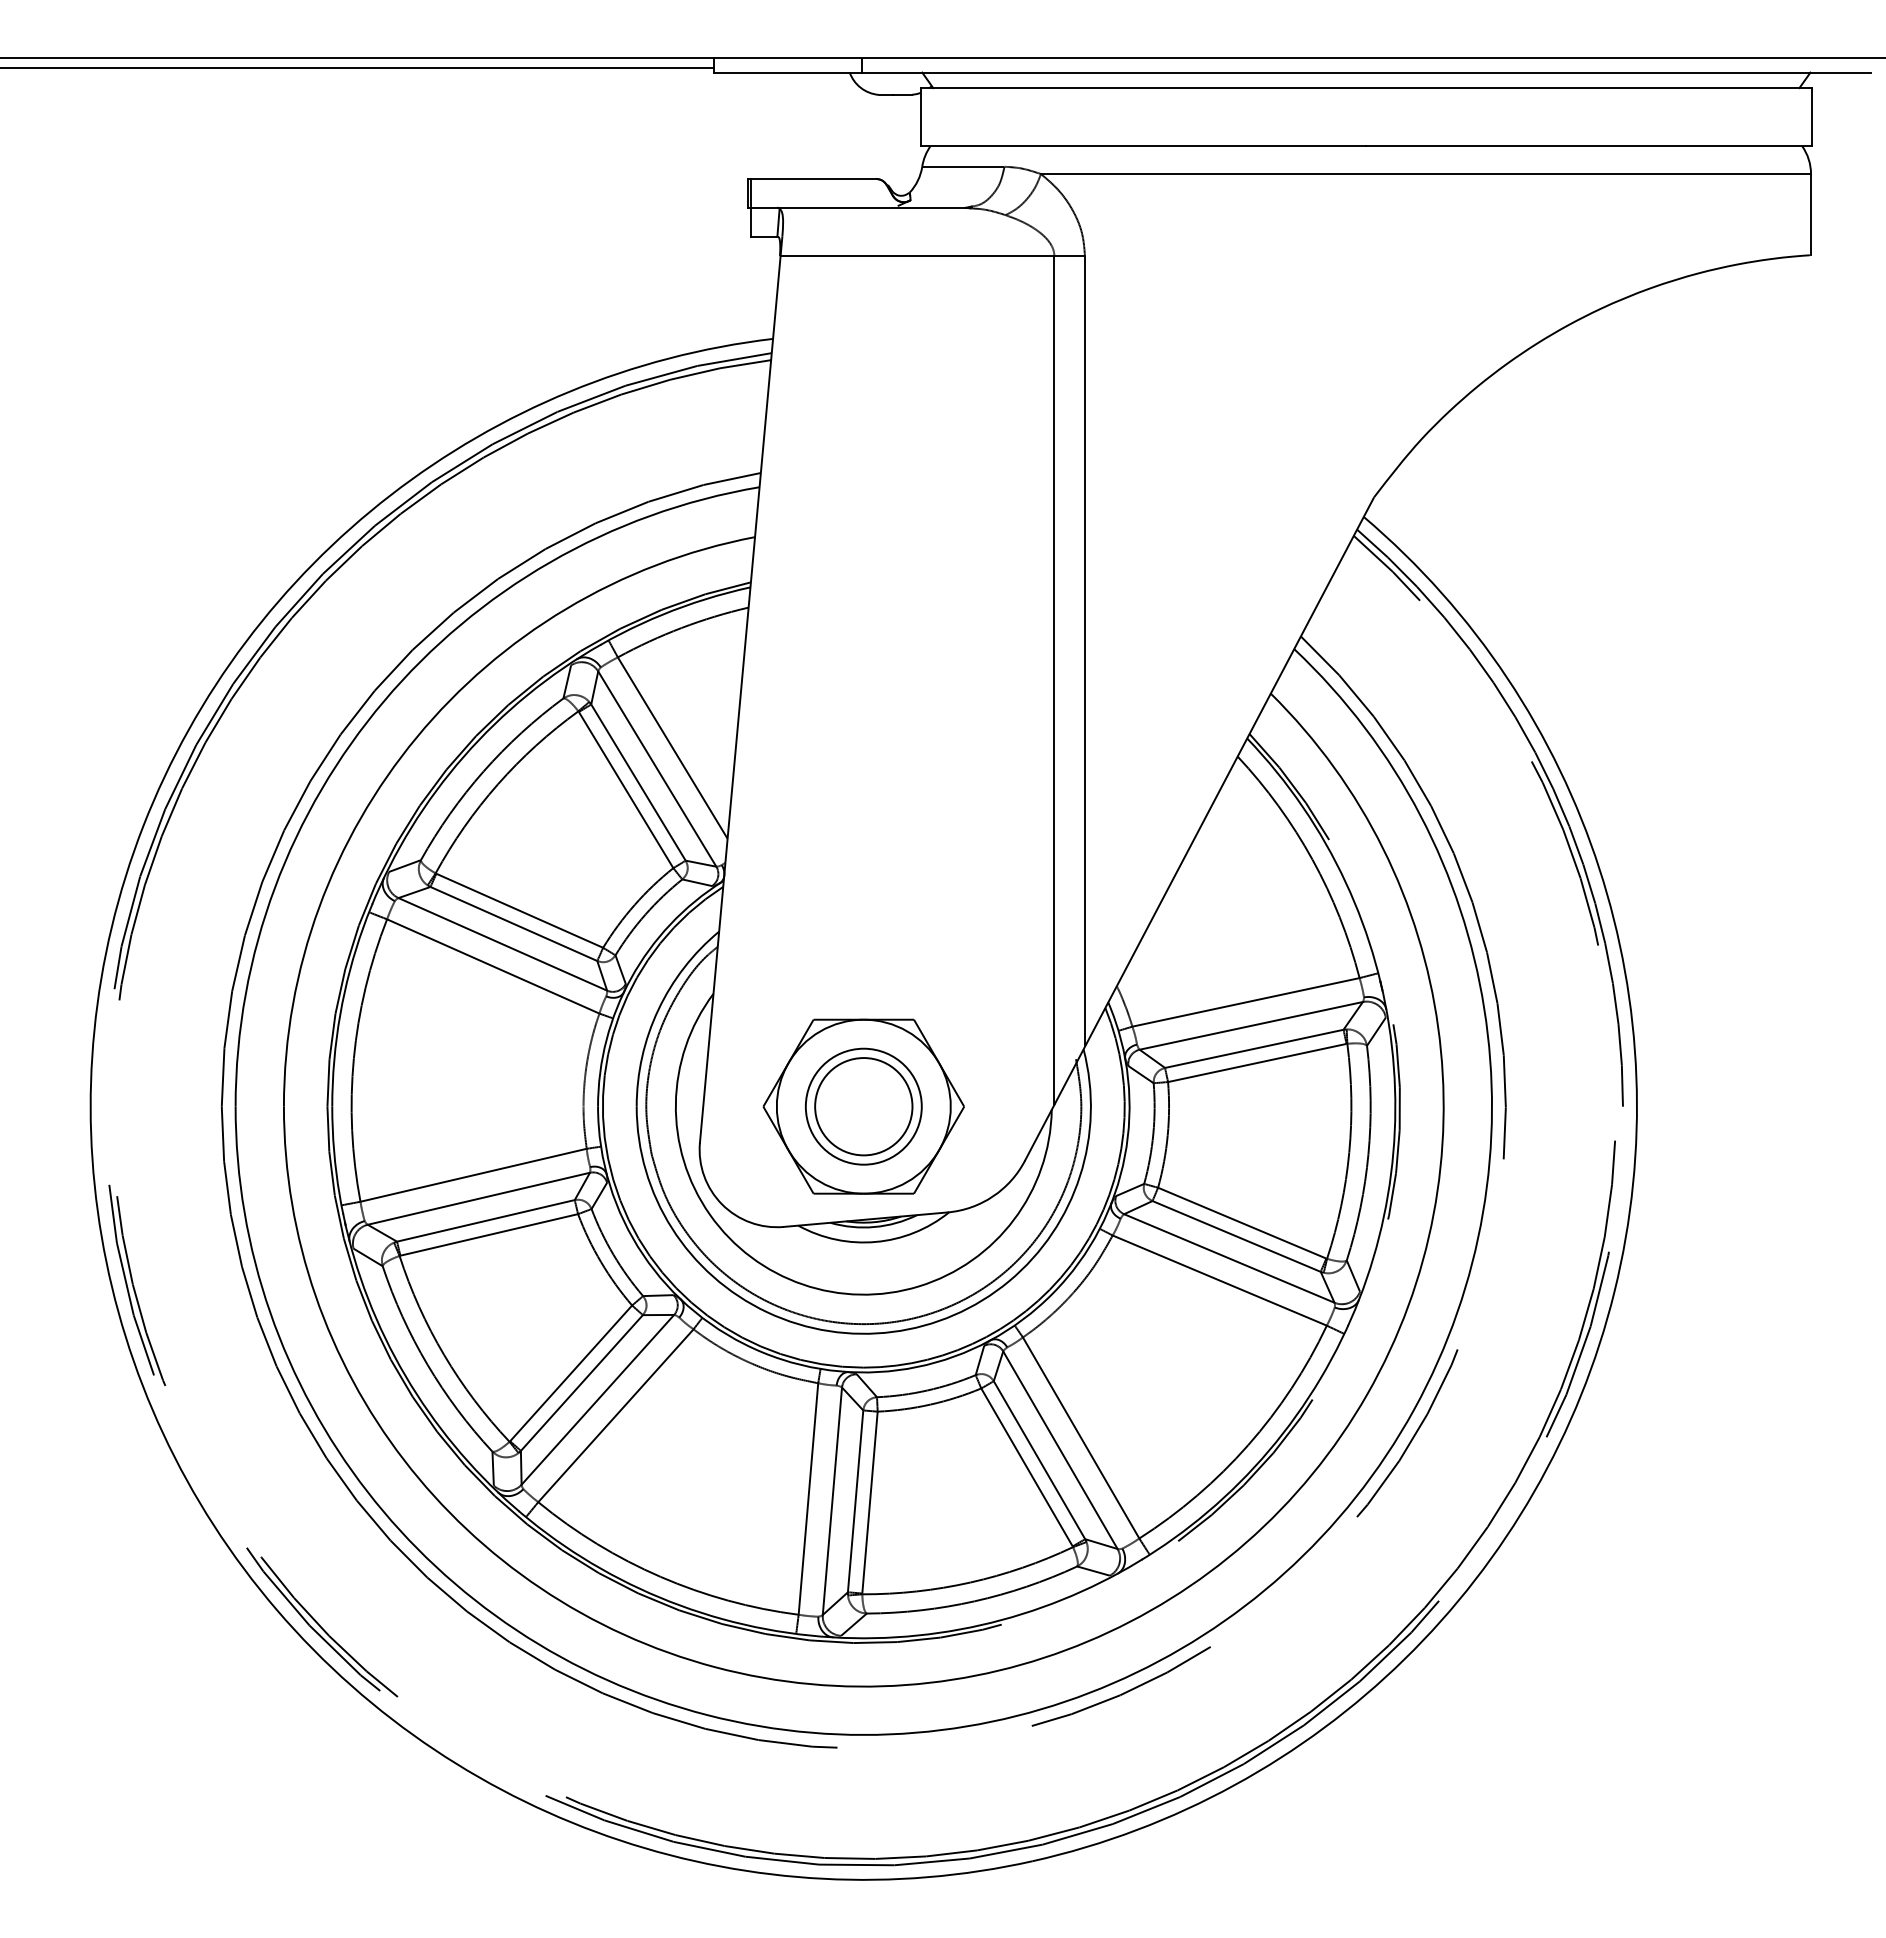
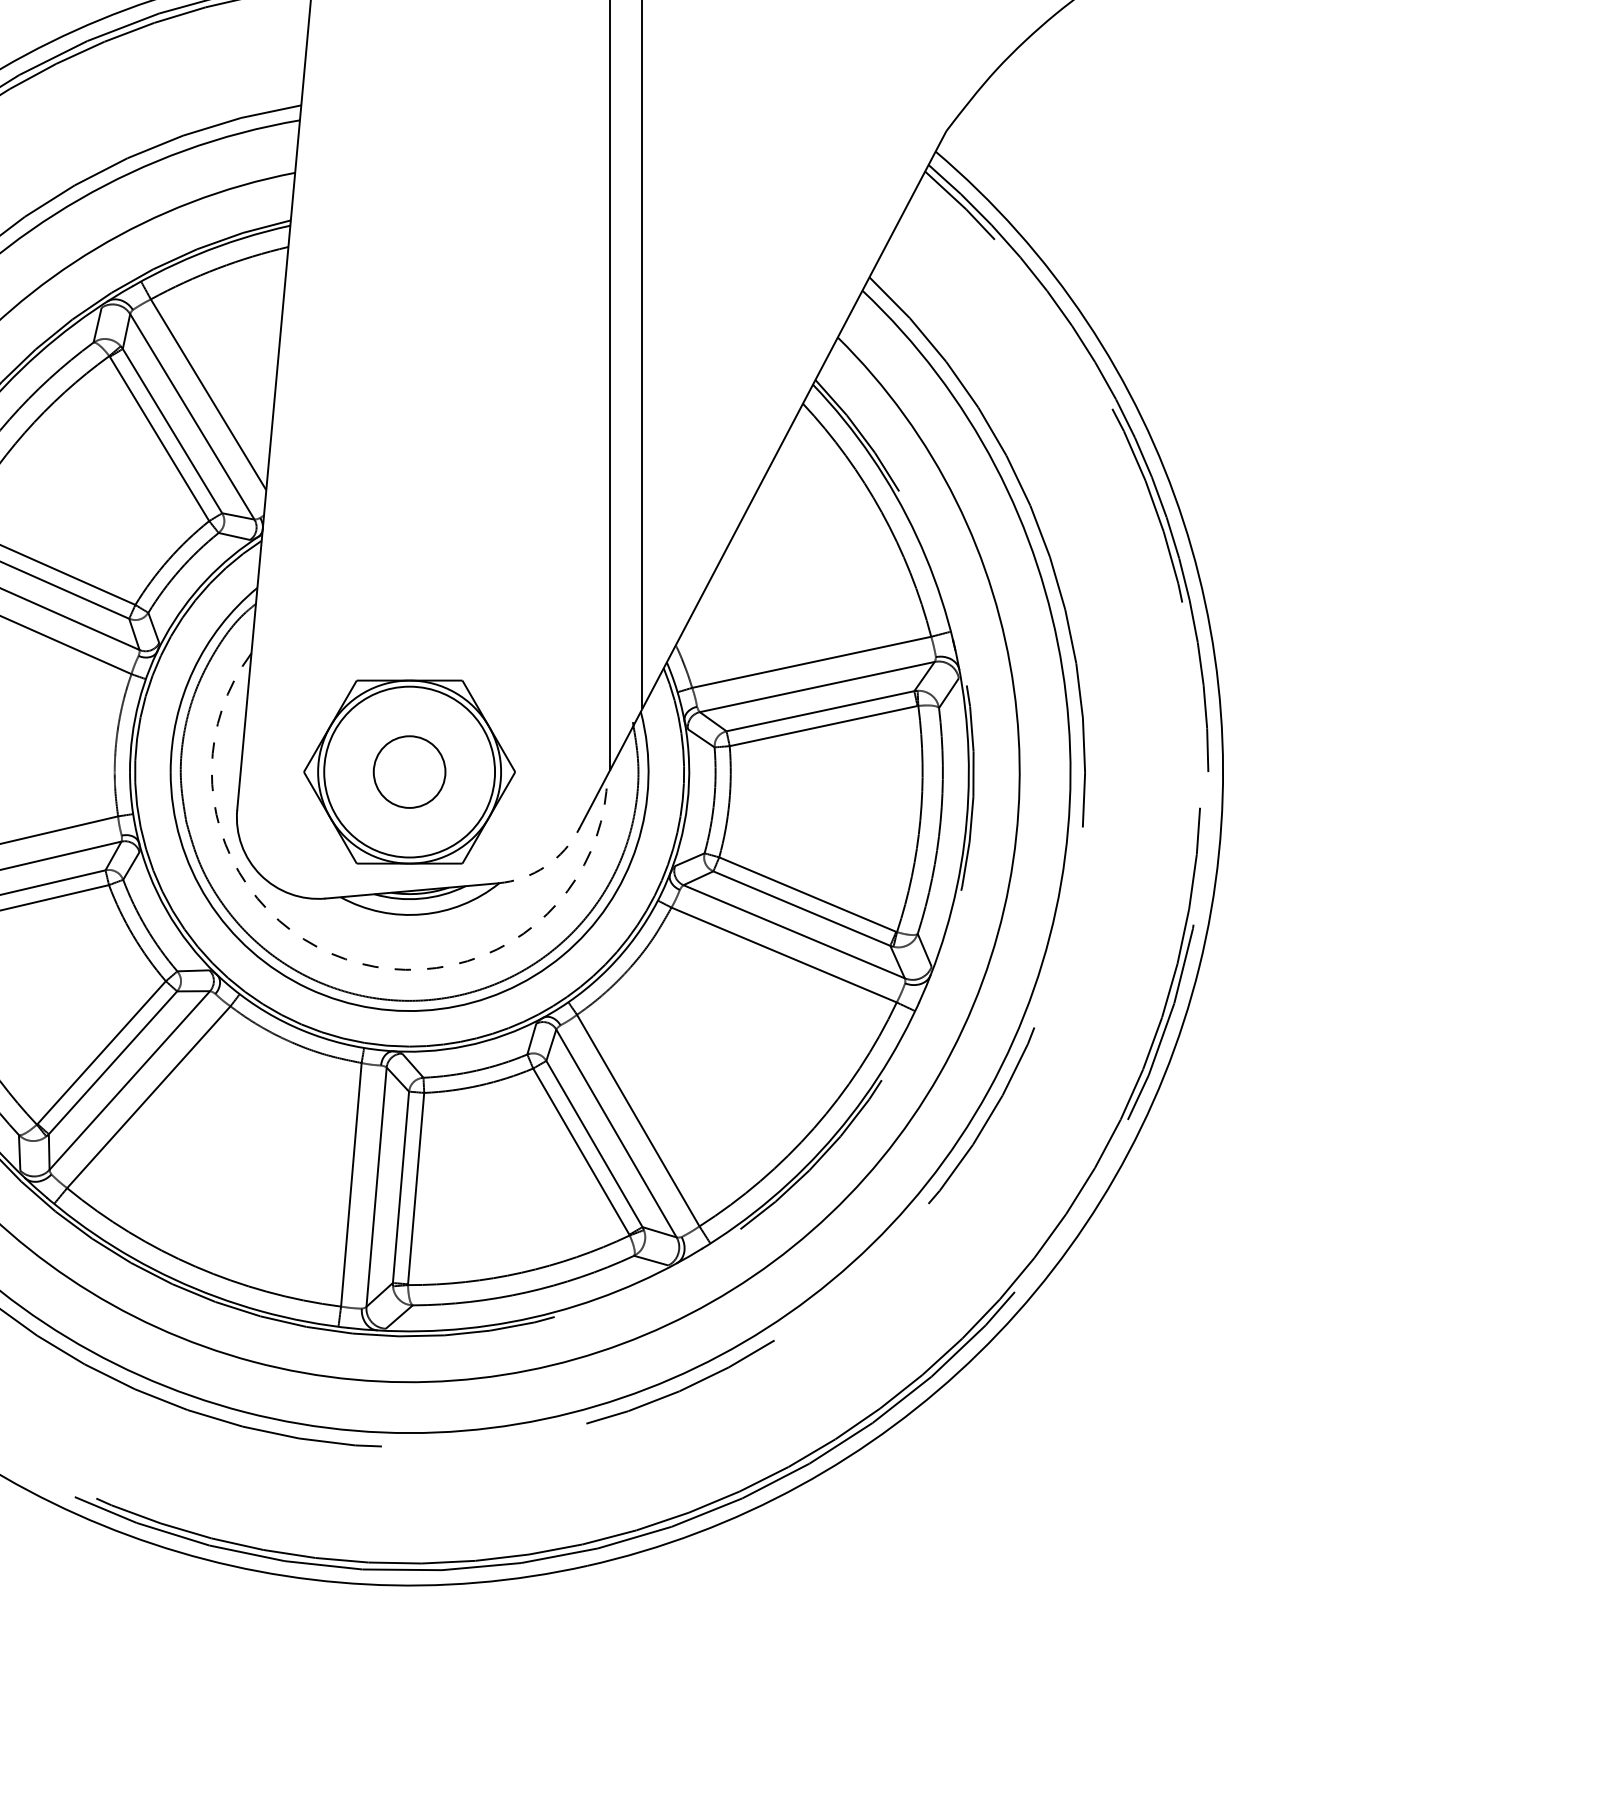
circle: (863, 1106) -> (409, 771), size x0.7
circle: (863, 1106) -> (409, 771), size x1.4
arc: (993, 1196) -> (546, 866), solid -> dashed
arc: (802, 1284) -> (345, 959), solid -> dashed

